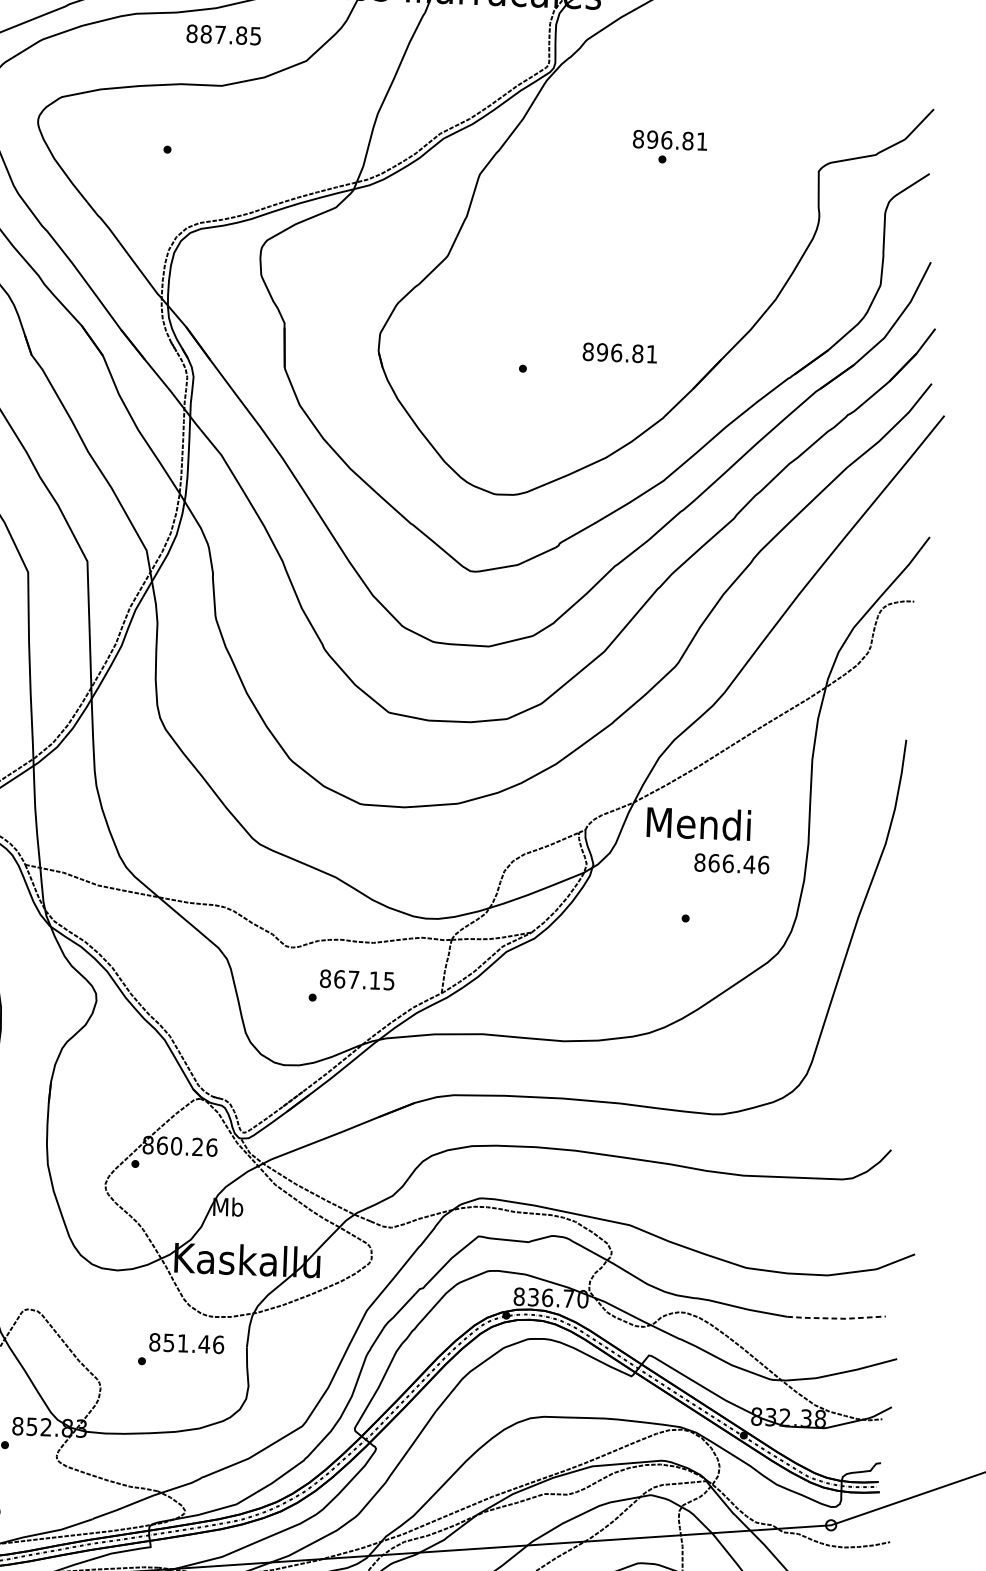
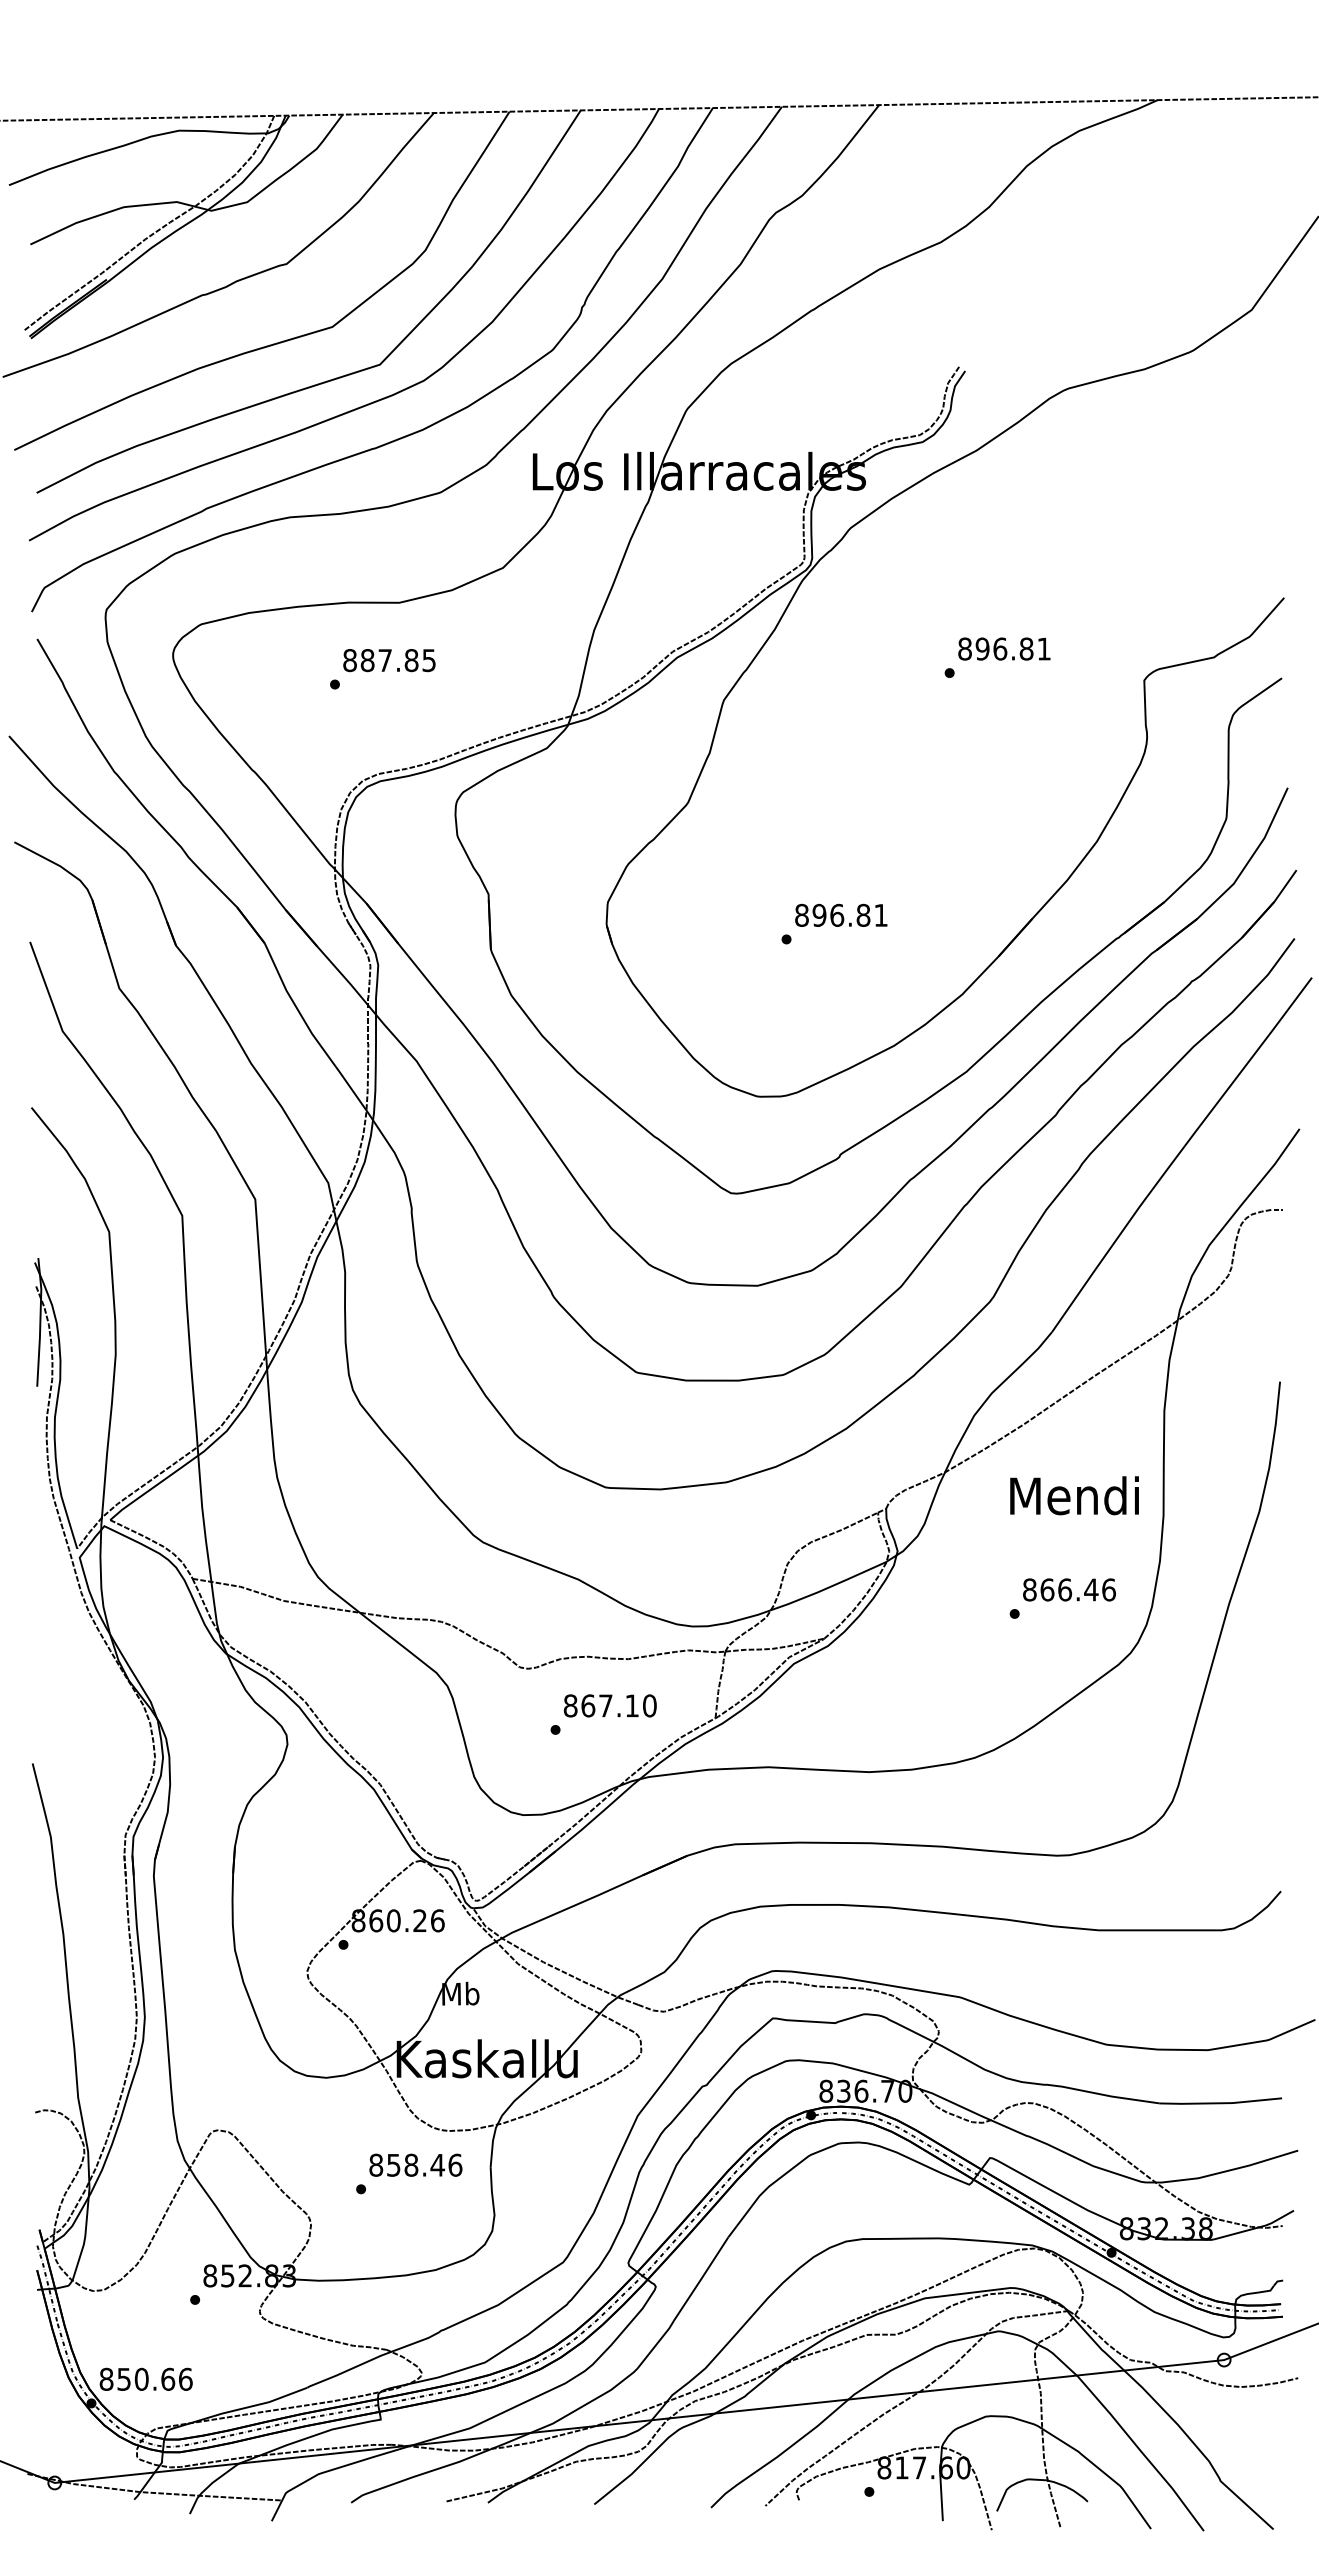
text: (223, 34) -> (389, 660), moved
text: (670, 139) -> (1004, 648), moved
text: (620, 352) -> (841, 914), moved
text: (698, 823) -> (1074, 1495), moved
text: (731, 863) -> (1069, 1589), moved
text: (388, 980) -> (649, 1705), 867.15 -> 867.10
line: (836, 1318) -> (1220, 2103), dashed -> solid
text: (183, 1342) -> (411, 2164), 851.46 -> 858.46

